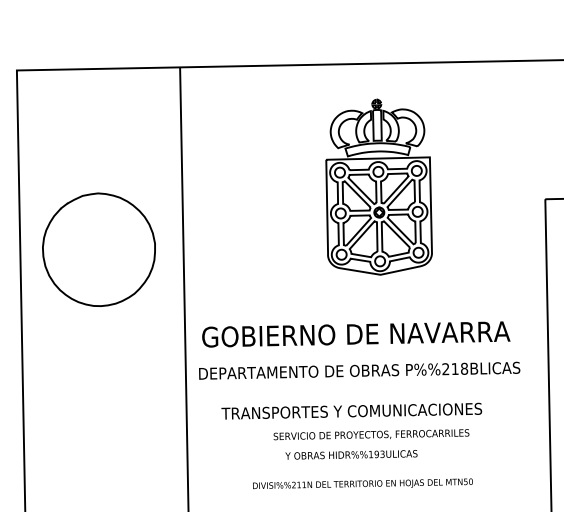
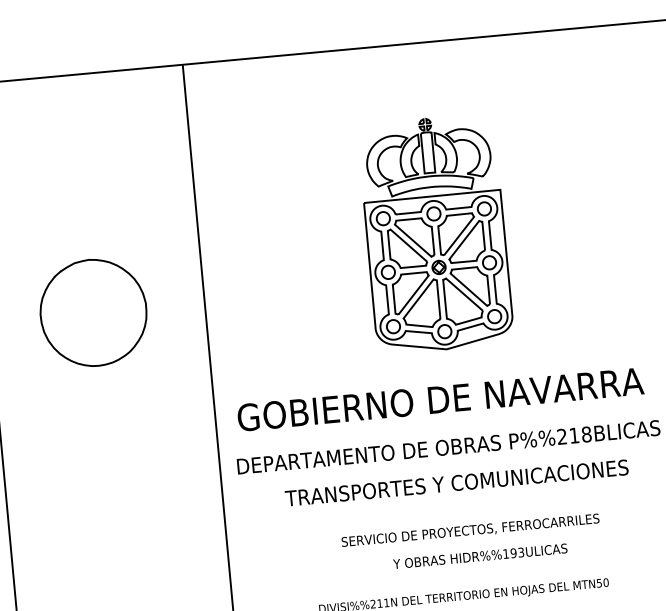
part: (378, 186) -> (435, 233), moved
part: (98, 249) -> (92, 312), size x0.71
text: (351, 410) -> (456, 482), moved
text: (351, 454) -> (480, 555), moved

